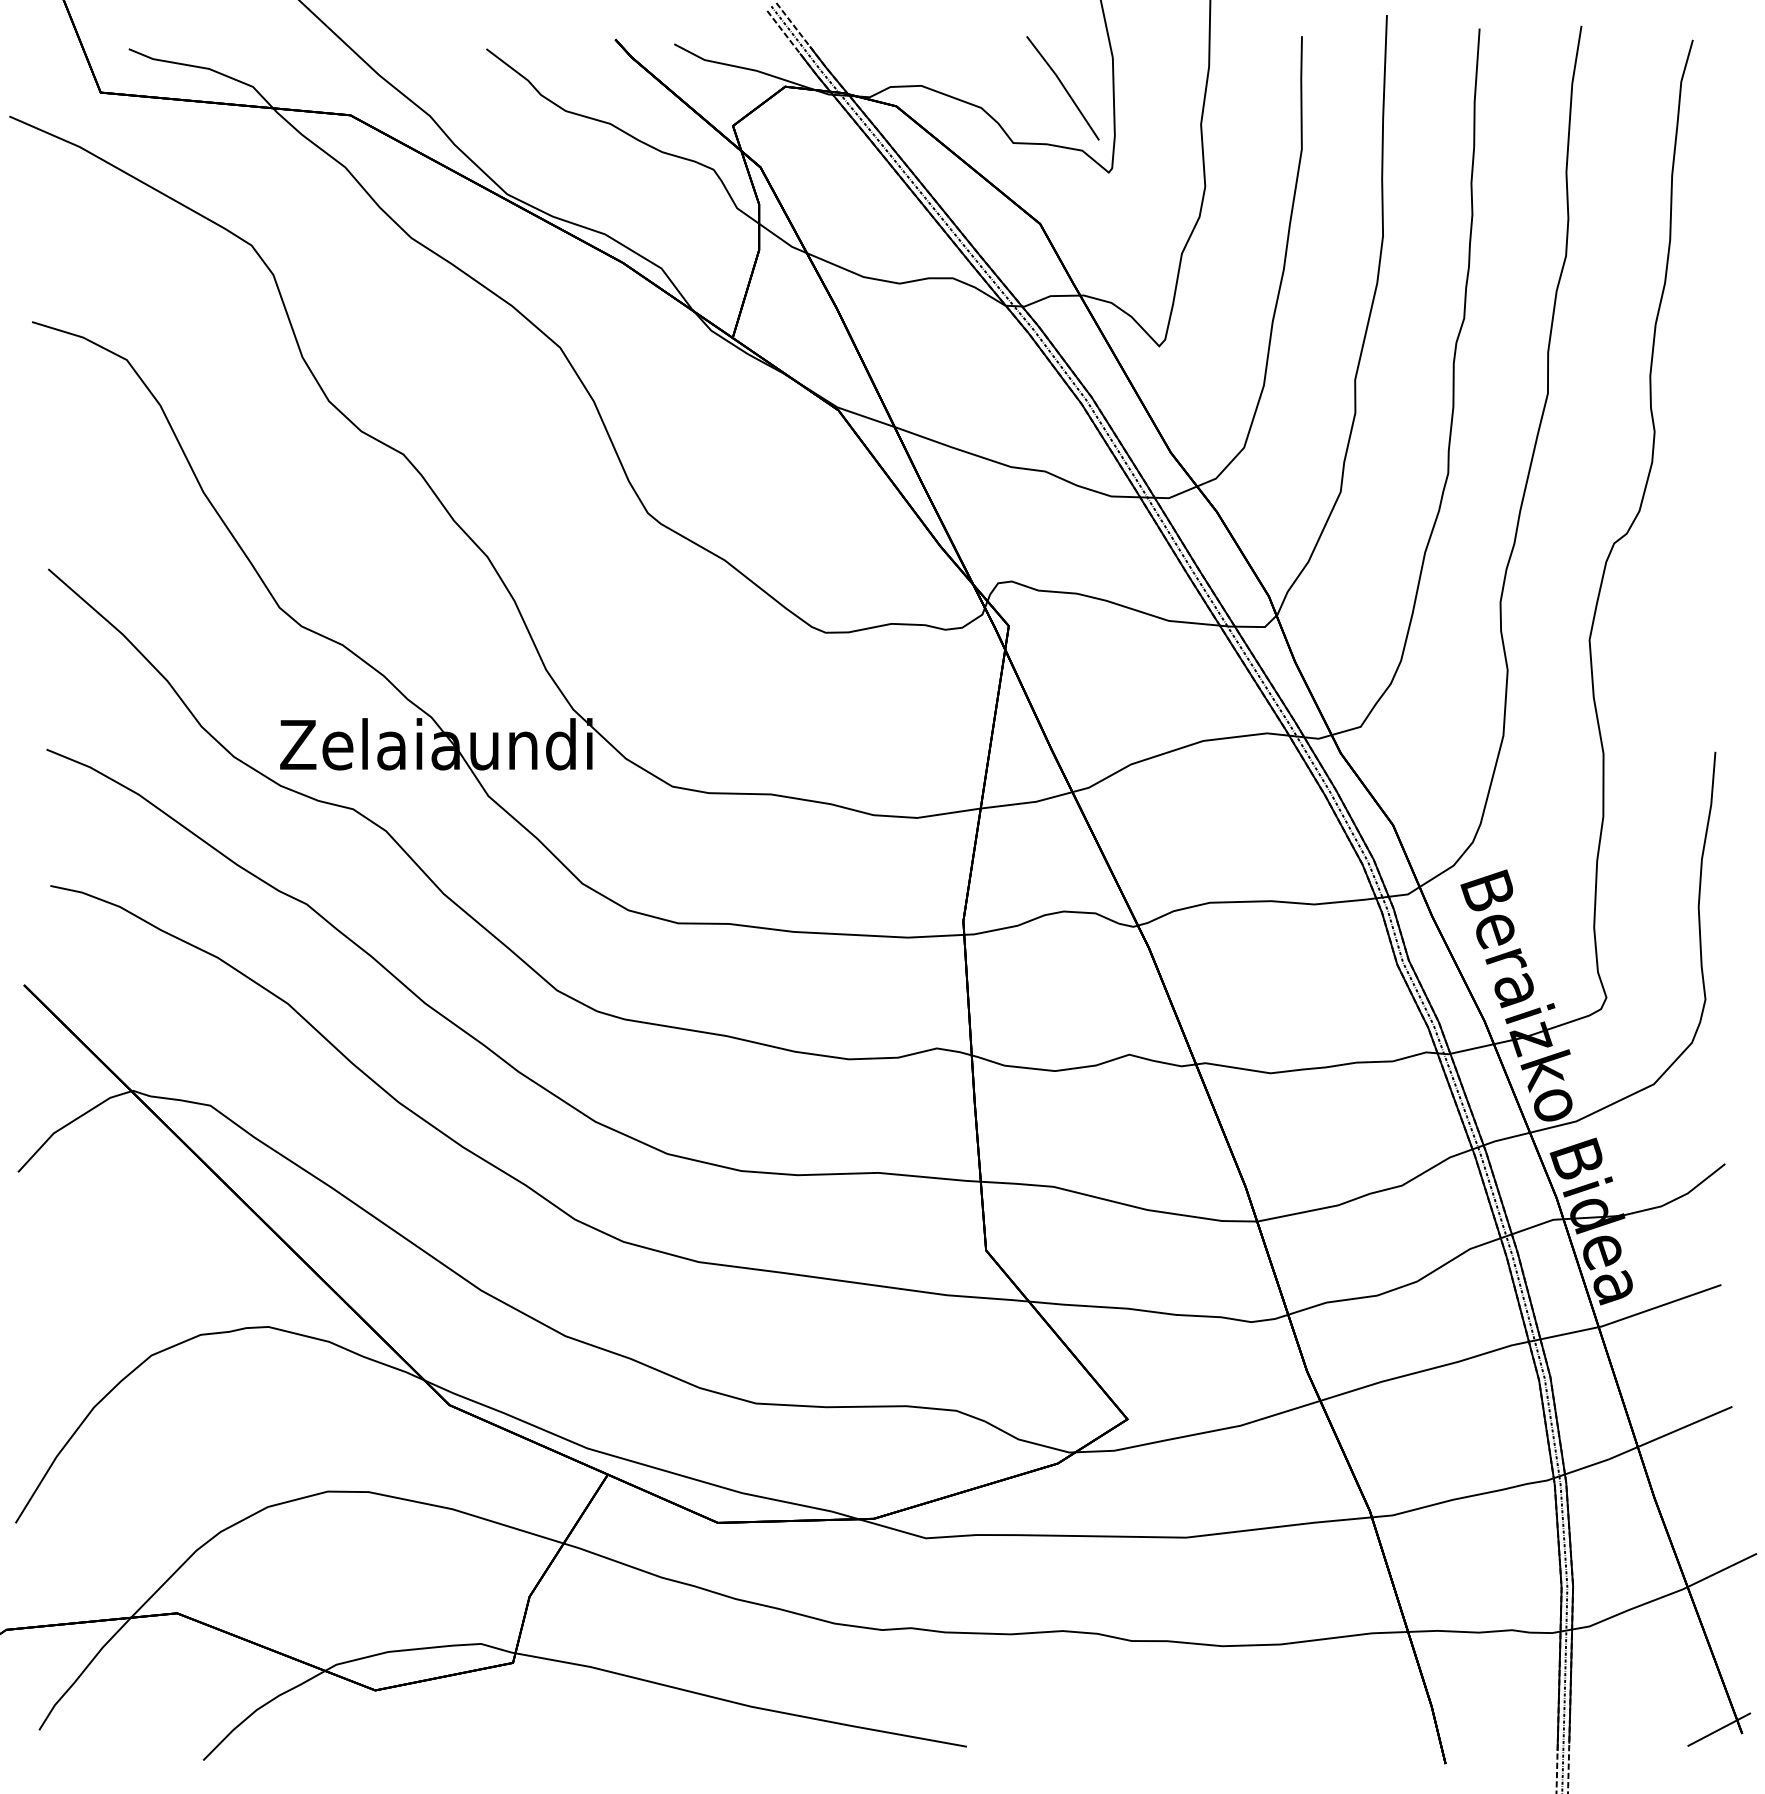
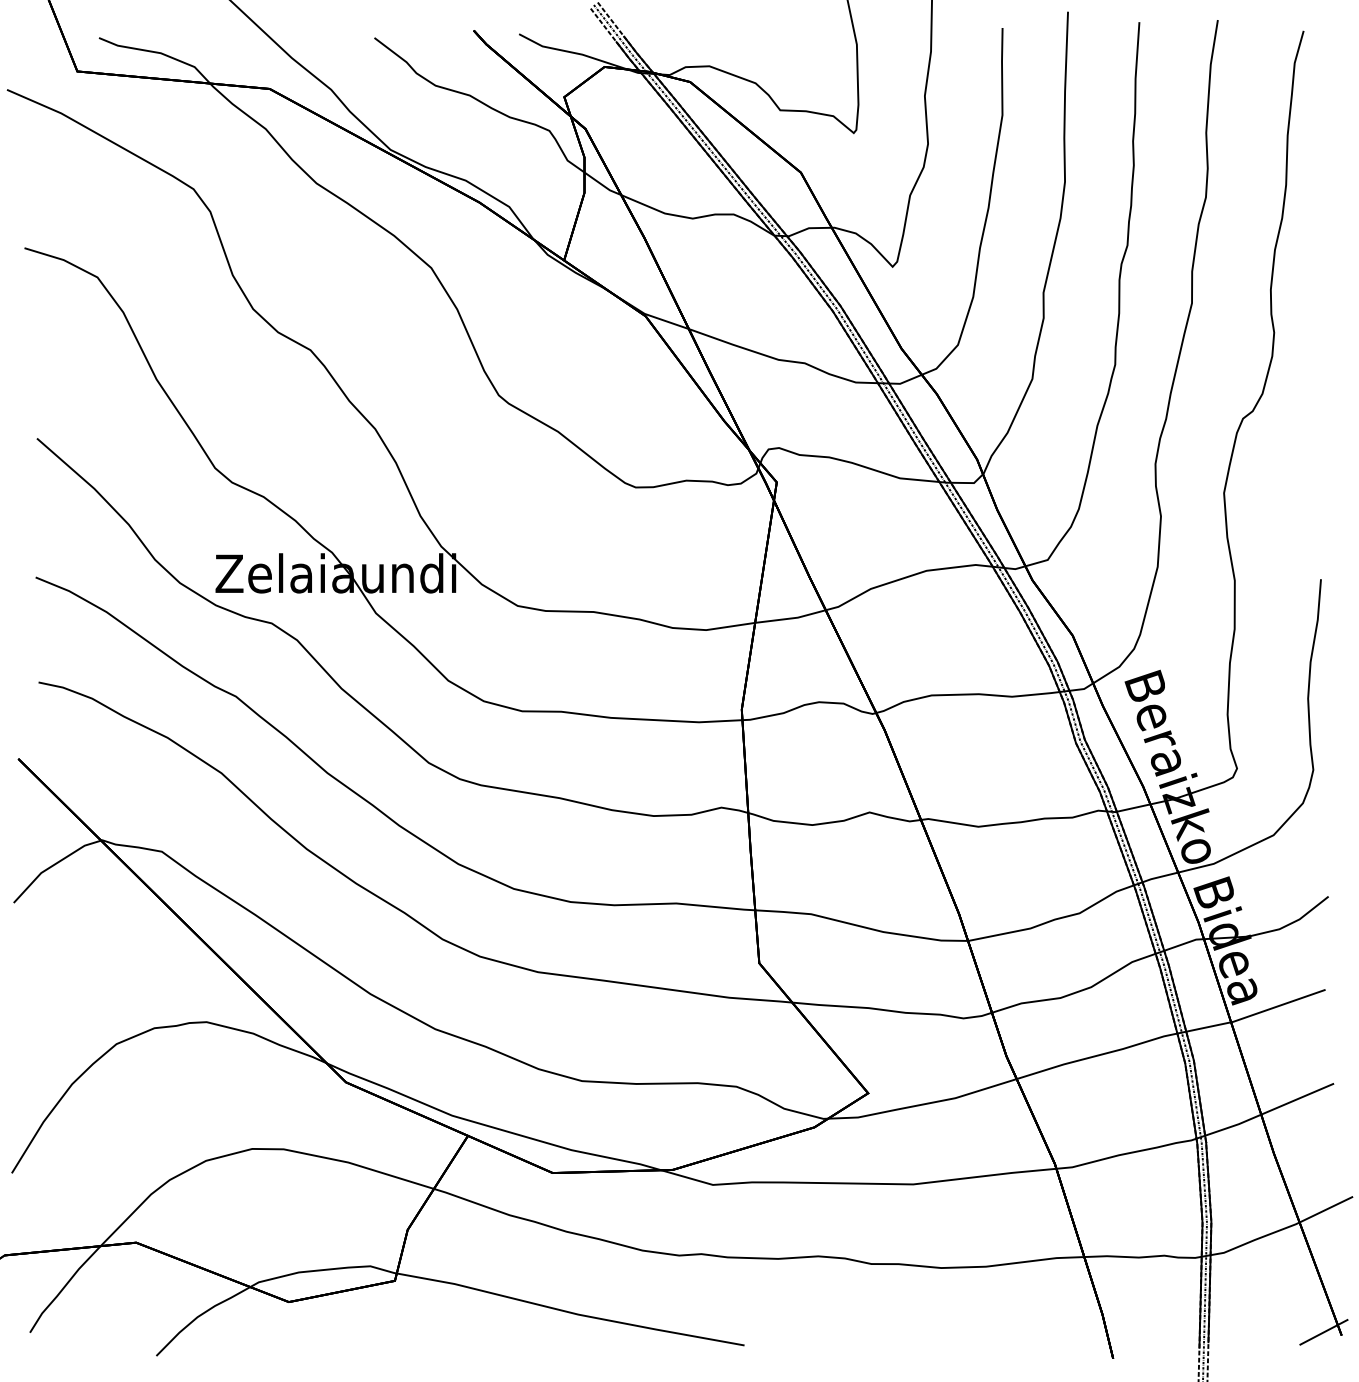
curve: (1062, 87) -> (818, 67), removed

